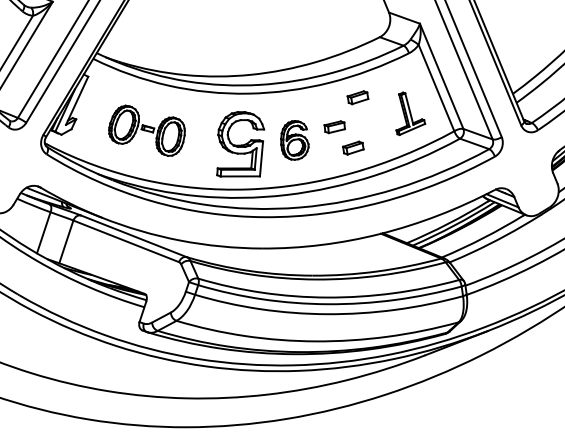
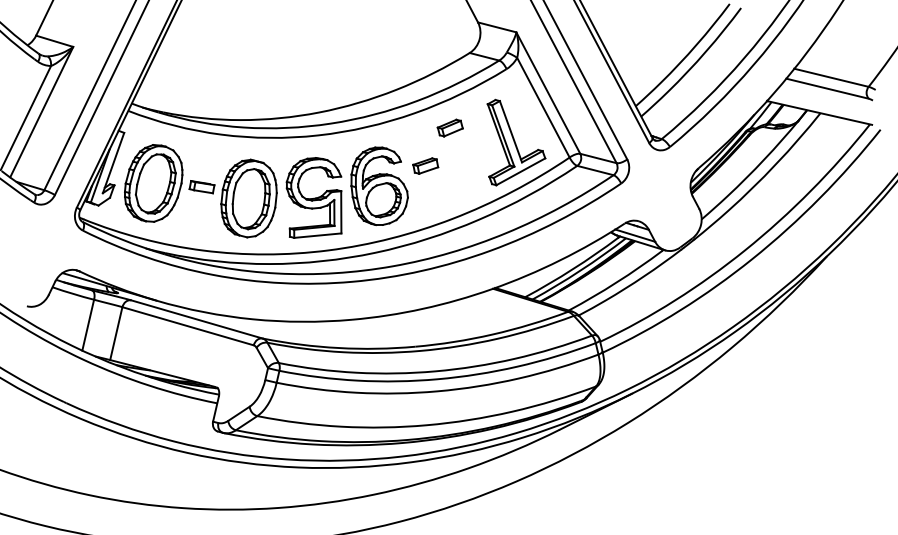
part: (411, 114) -> (516, 142), size x1.67
part: (146, 130) -> (200, 191), size x1.67
part: (295, 140) -> (379, 186), size x1.67
part: (352, 147) -> (449, 188), removed

